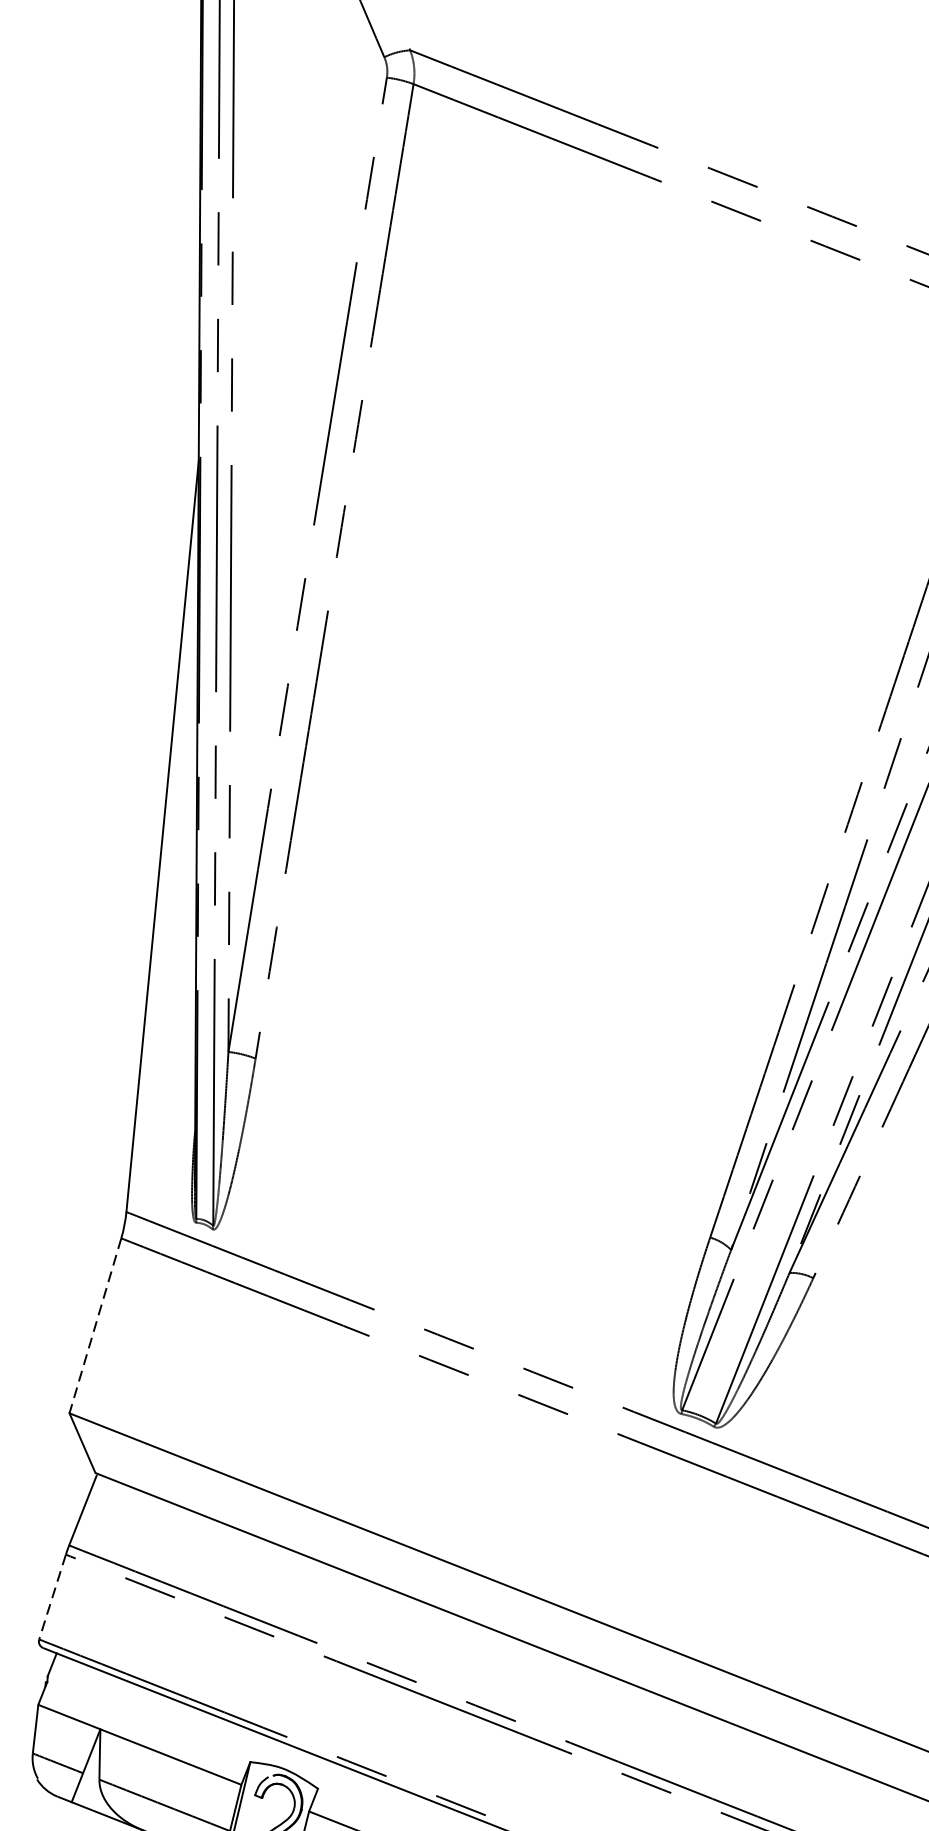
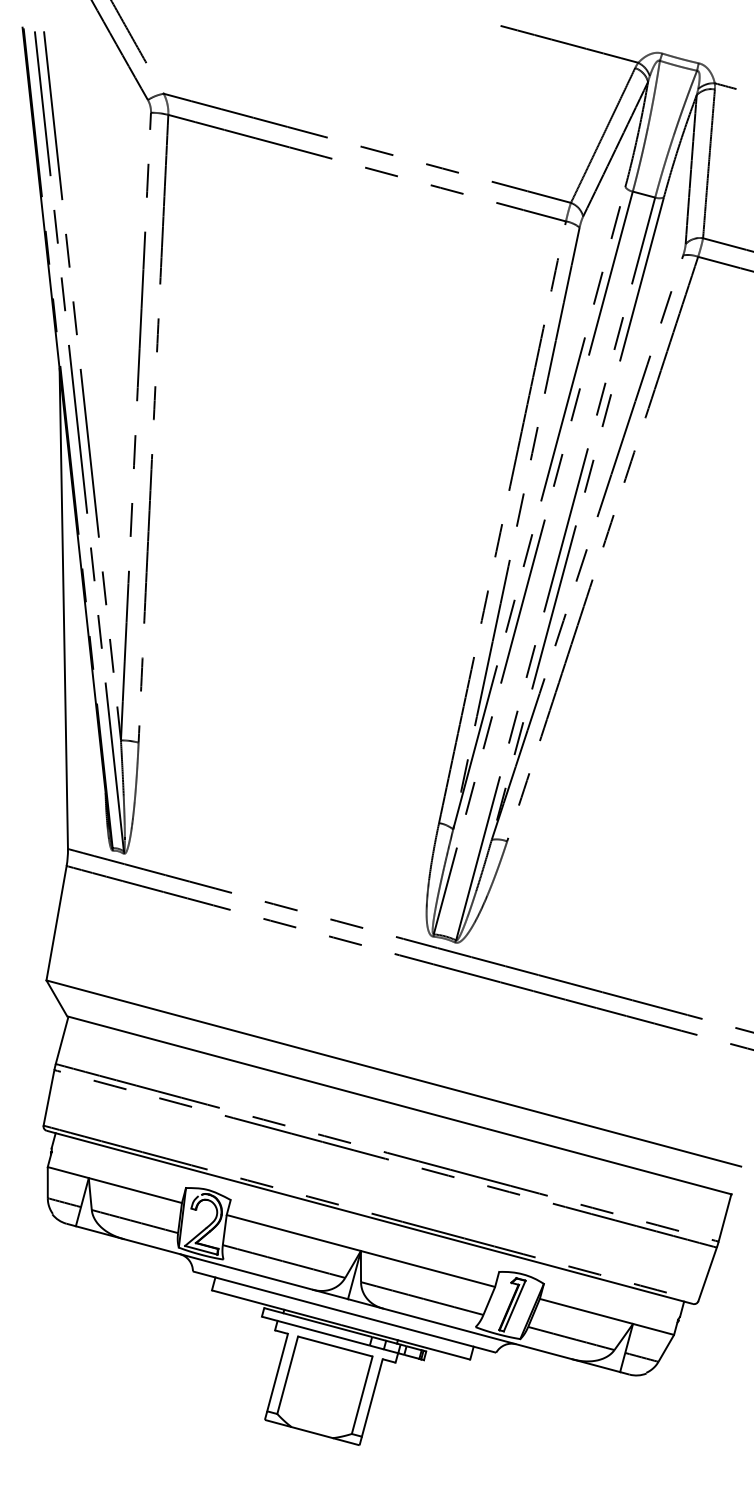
line: (95, 1326) -> (56, 923), dashed -> solid
line: (51, 1597) -> (48, 1098), dashed -> solid

